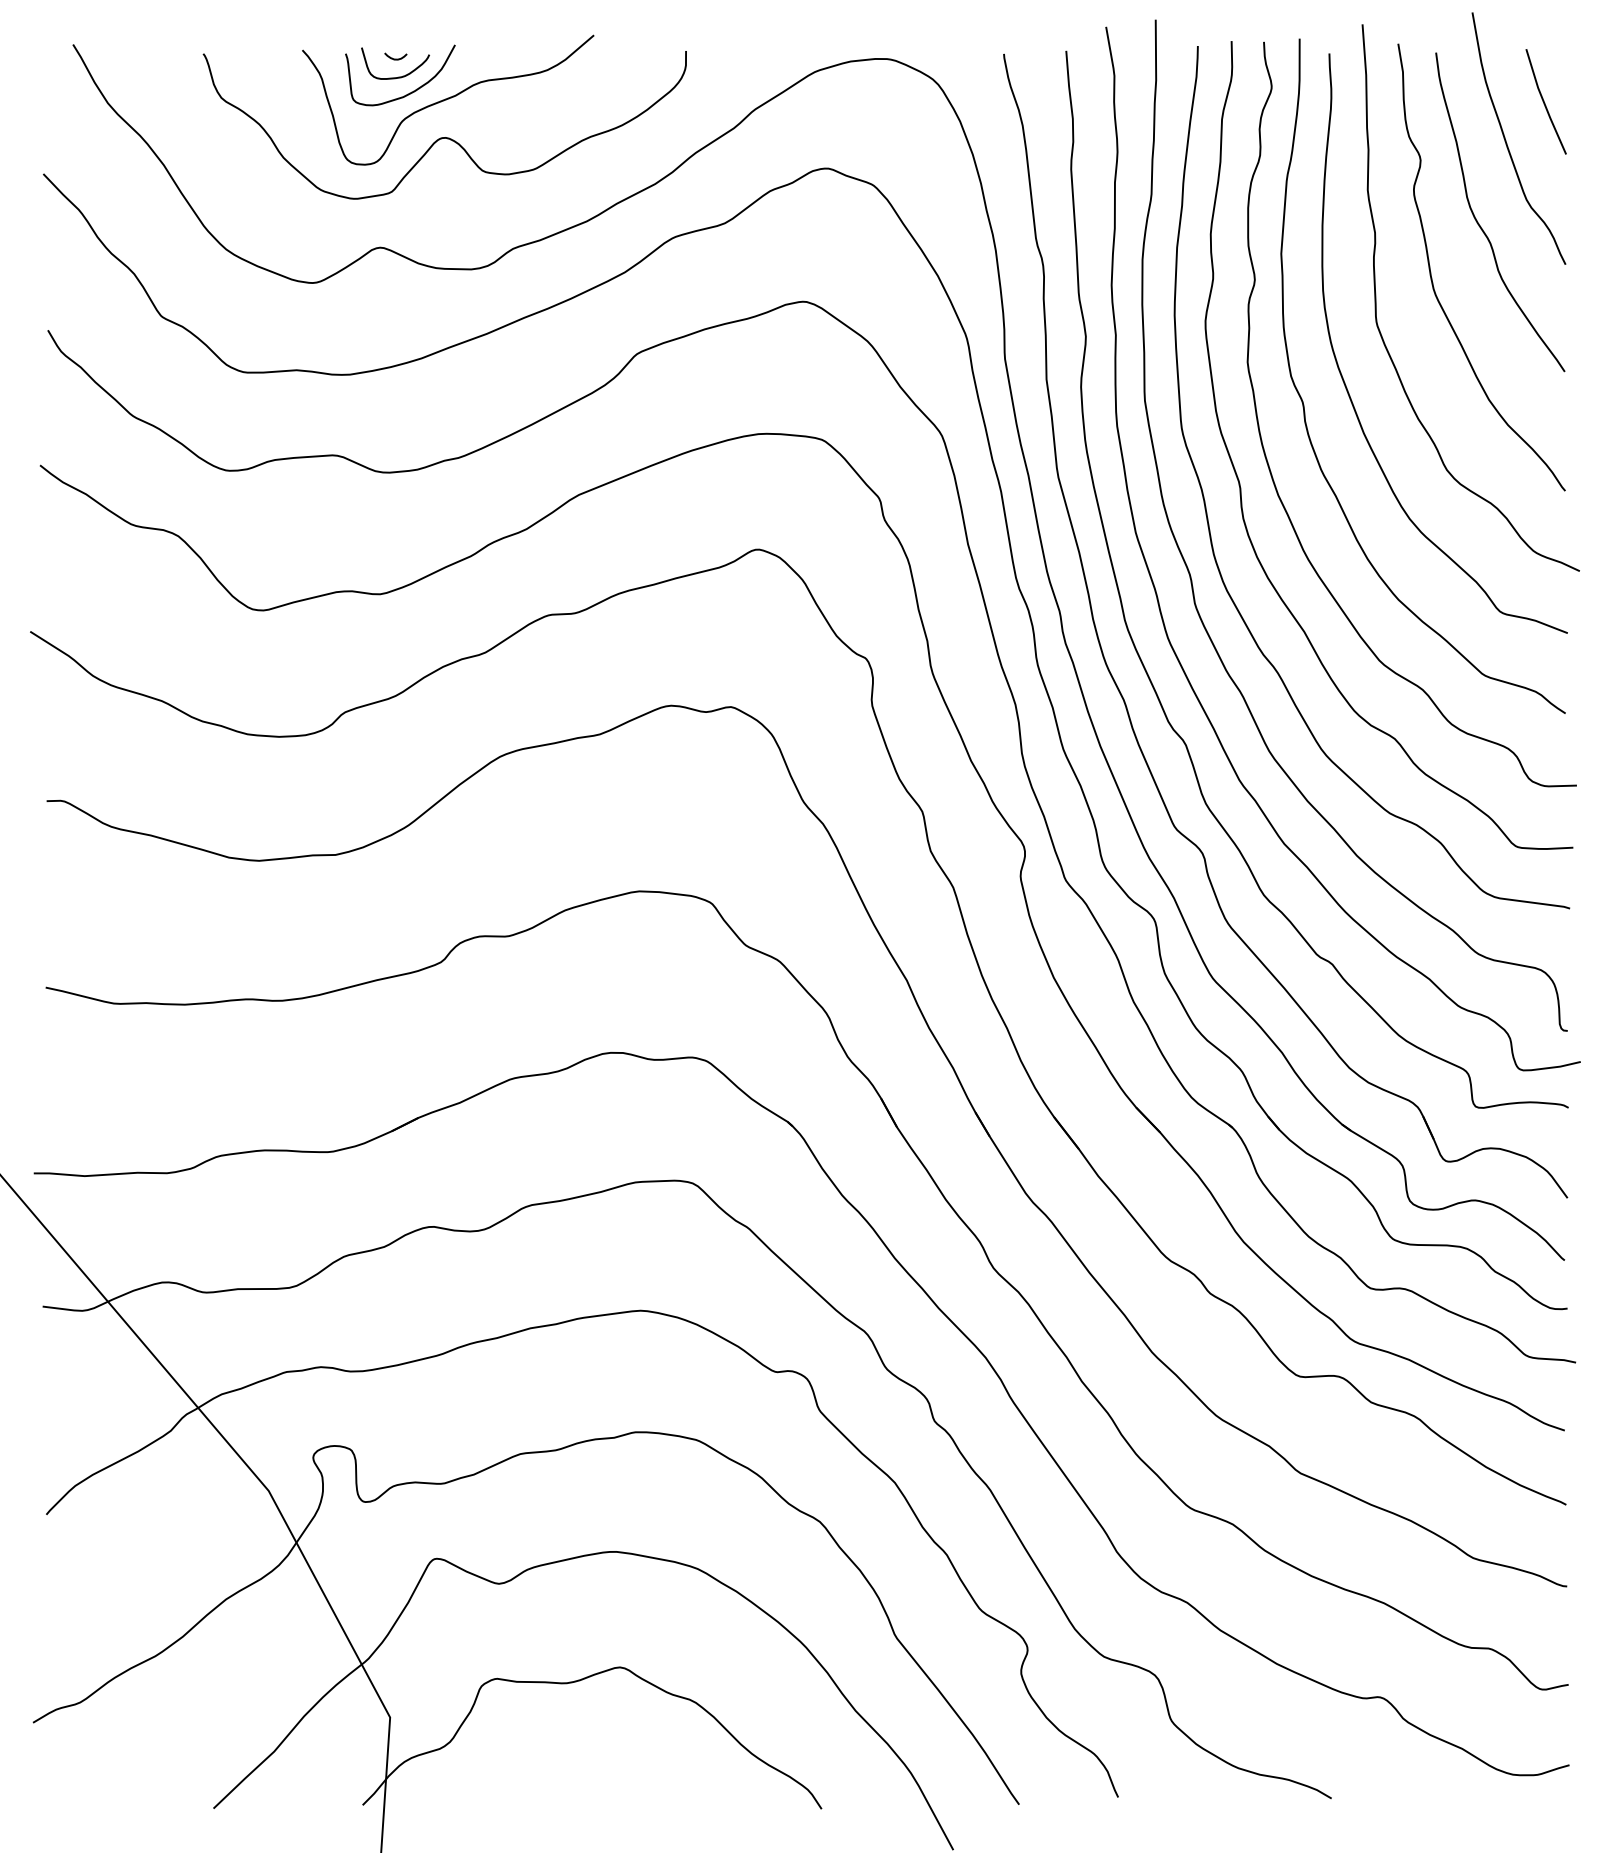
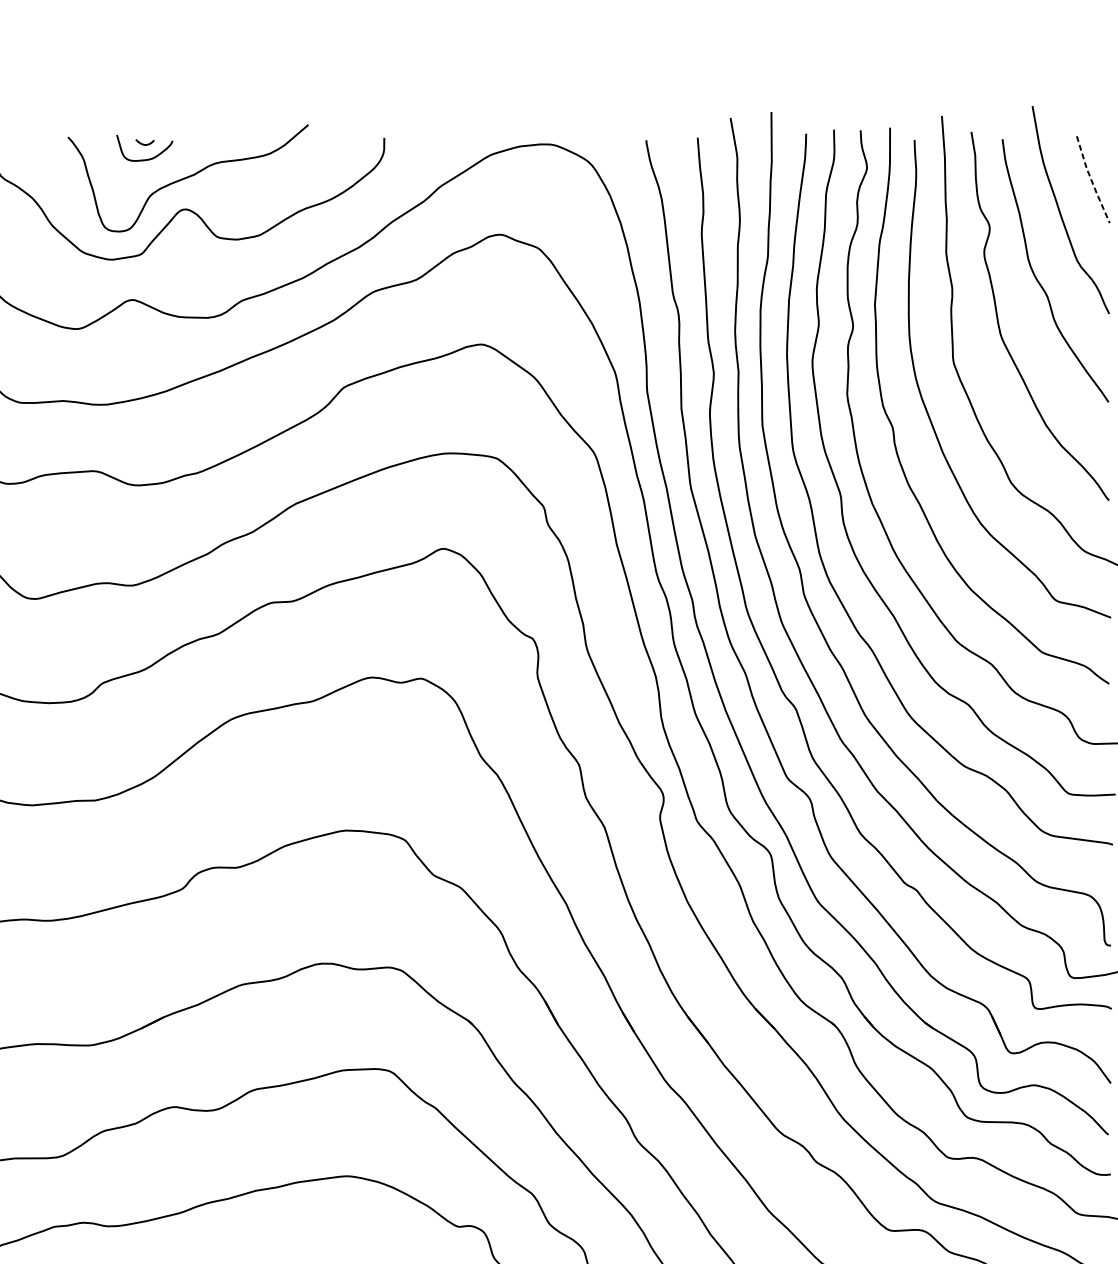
curve: (409, 92) -> (156, 172), removed
line: (1544, 102) -> (1091, 180), solid -> dashed

